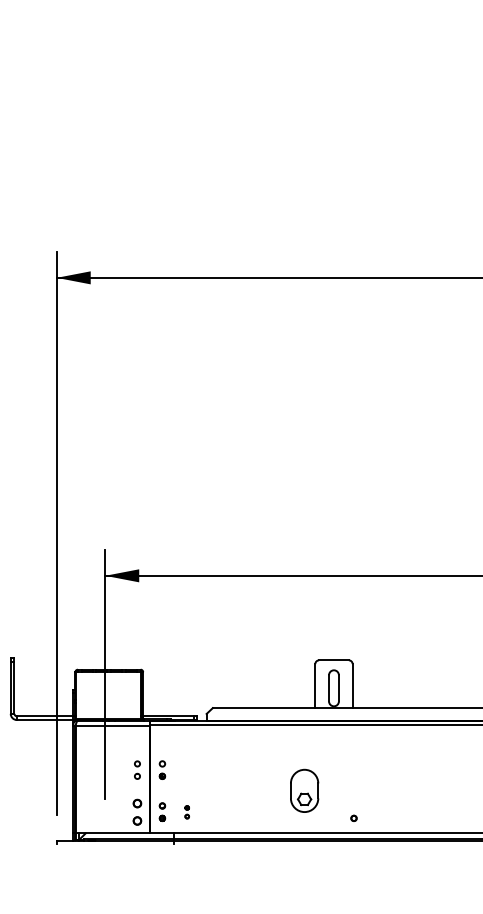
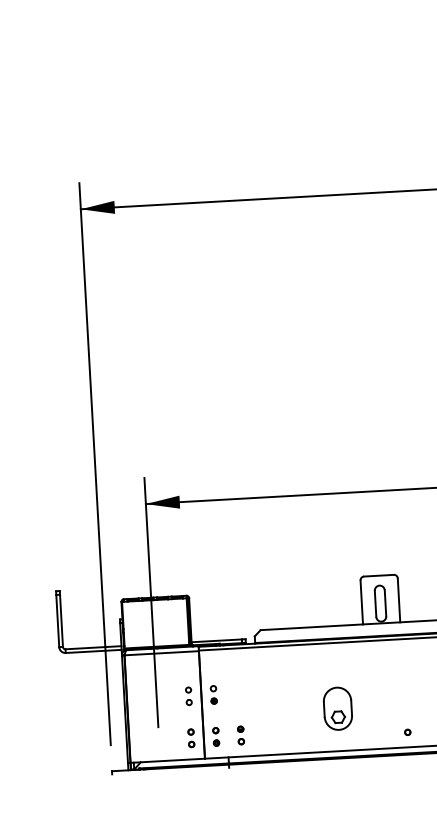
part: (304, 790) -> (337, 708), moved
part: (137, 811) -> (191, 737), size x0.71
part: (186, 812) -> (240, 735), size x1.43

